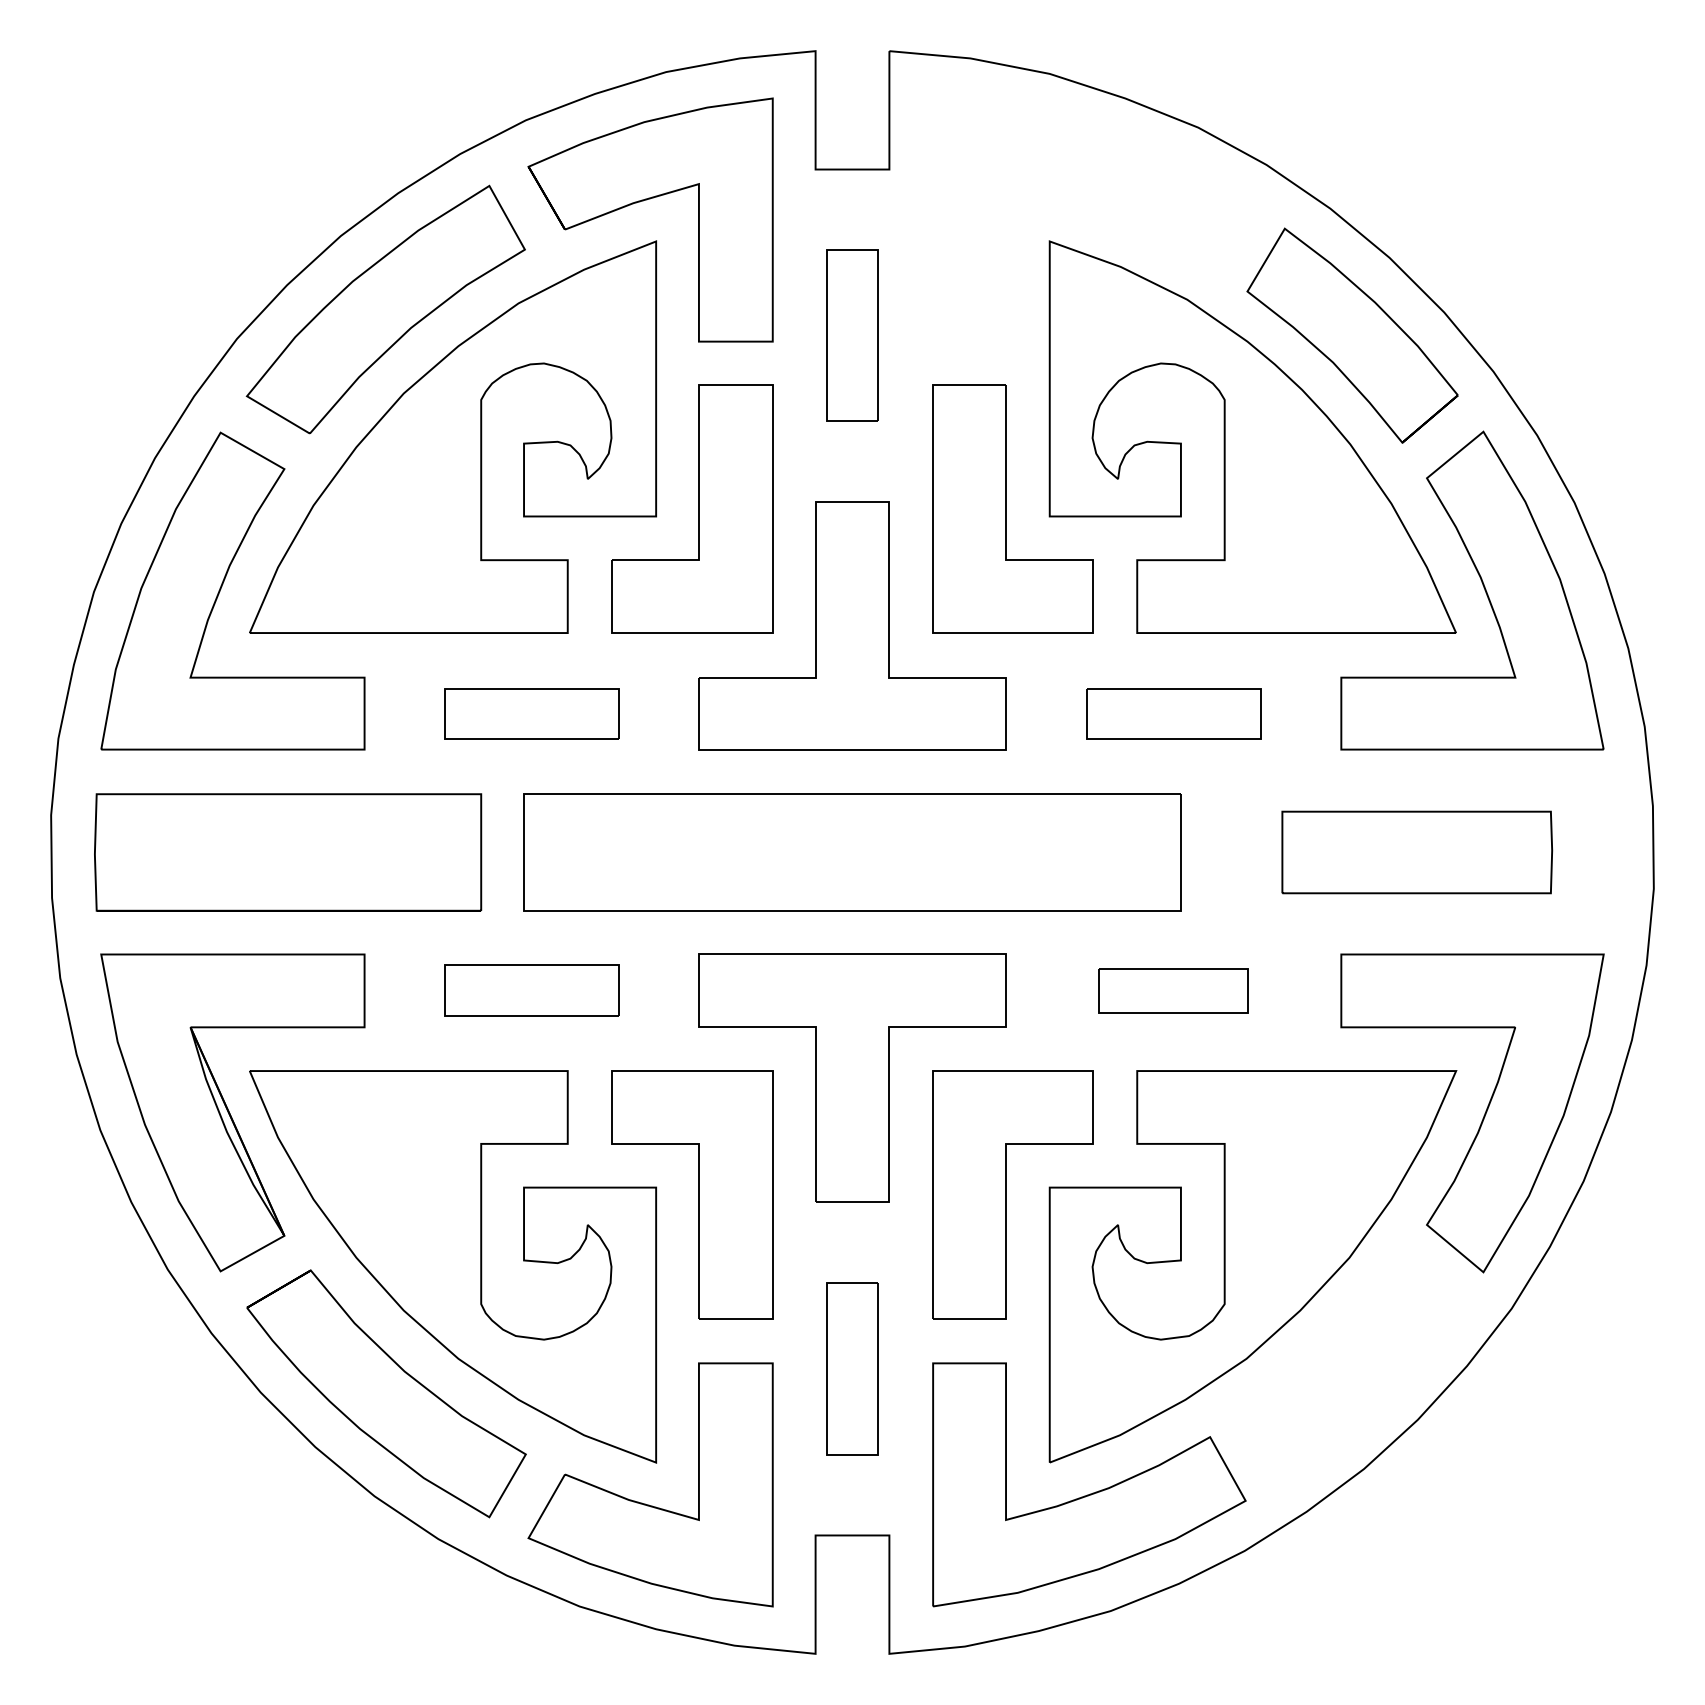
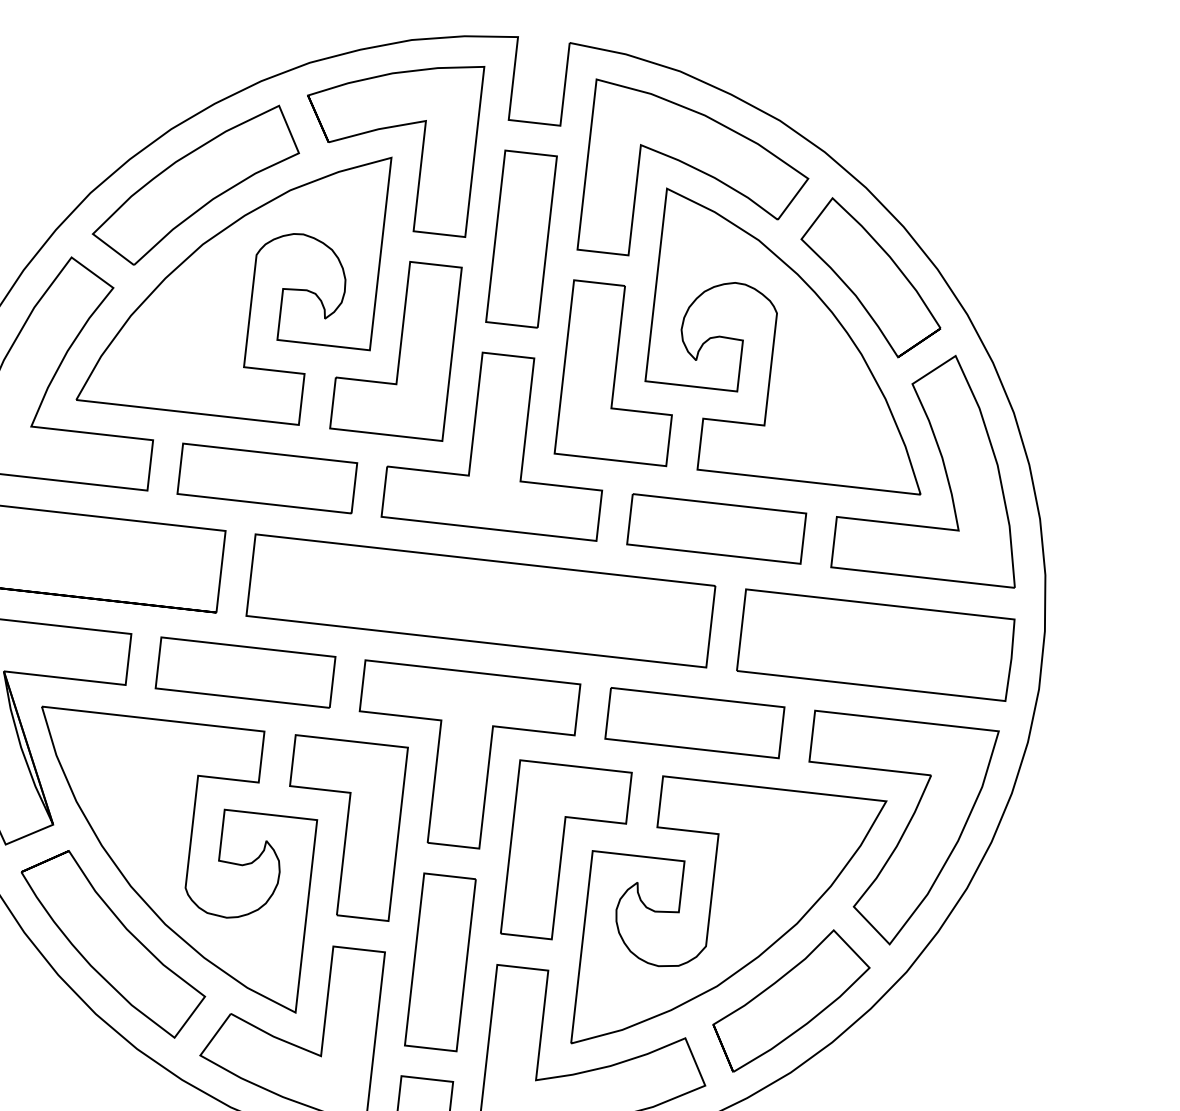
part: (1091, 211) -> (698, 171), added
part: (852, 335) -> (521, 239), size x1.43
part: (531, 713) -> (267, 478), size x1.43
part: (1173, 713) -> (716, 528), size x1.43
part: (1416, 852) -> (875, 645), size x1.43
part: (531, 990) -> (245, 672), size x1.43
part: (1173, 990) -> (694, 722), size x1.67
part: (852, 1368) -> (440, 962), size x1.43
part: (1352, 1368) -> (790, 1001), added

